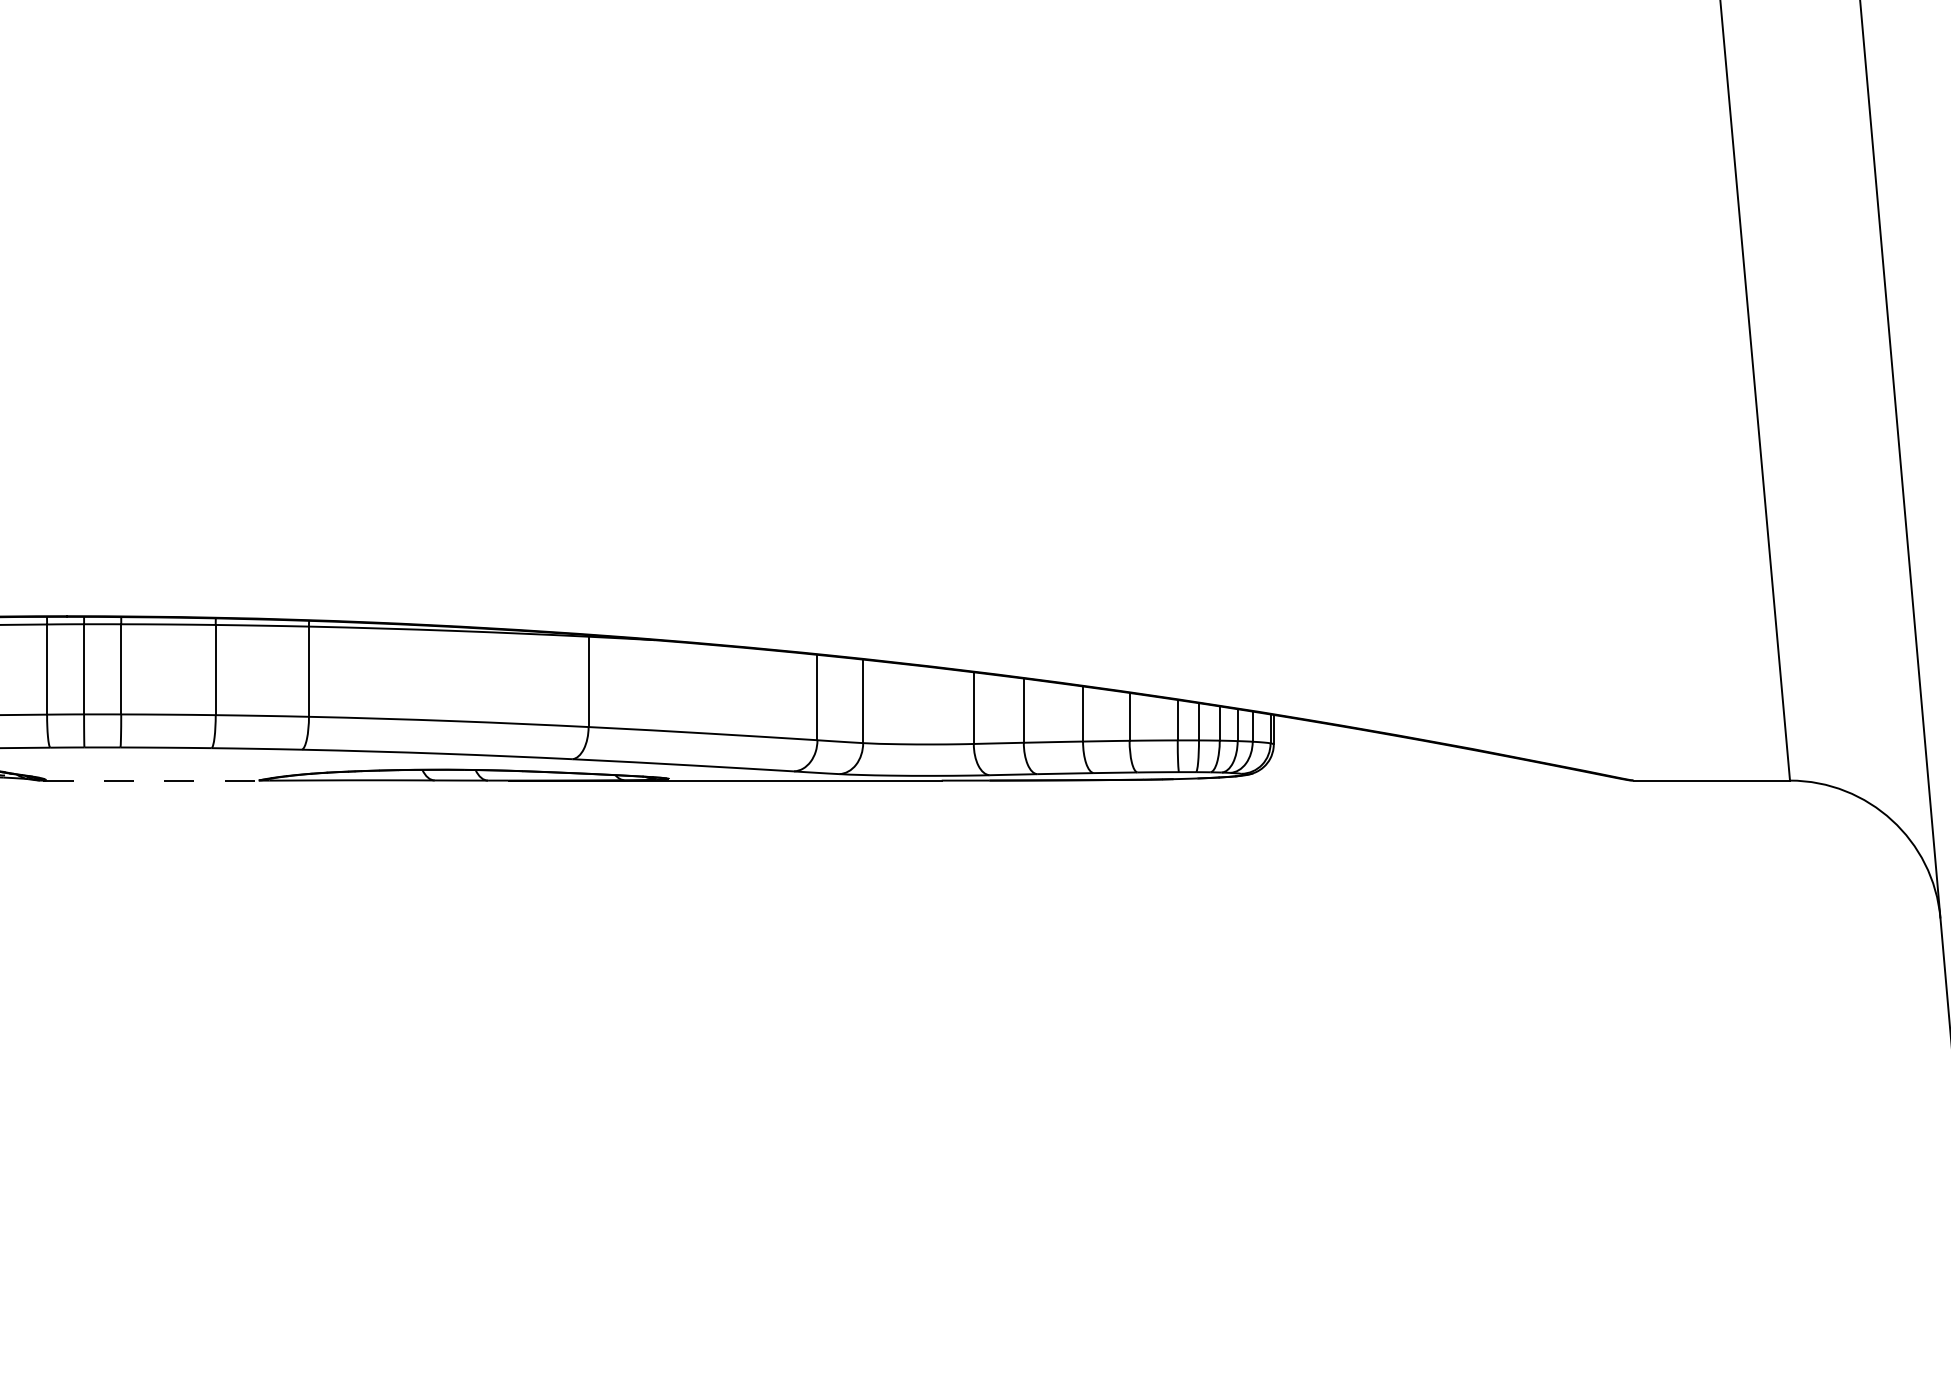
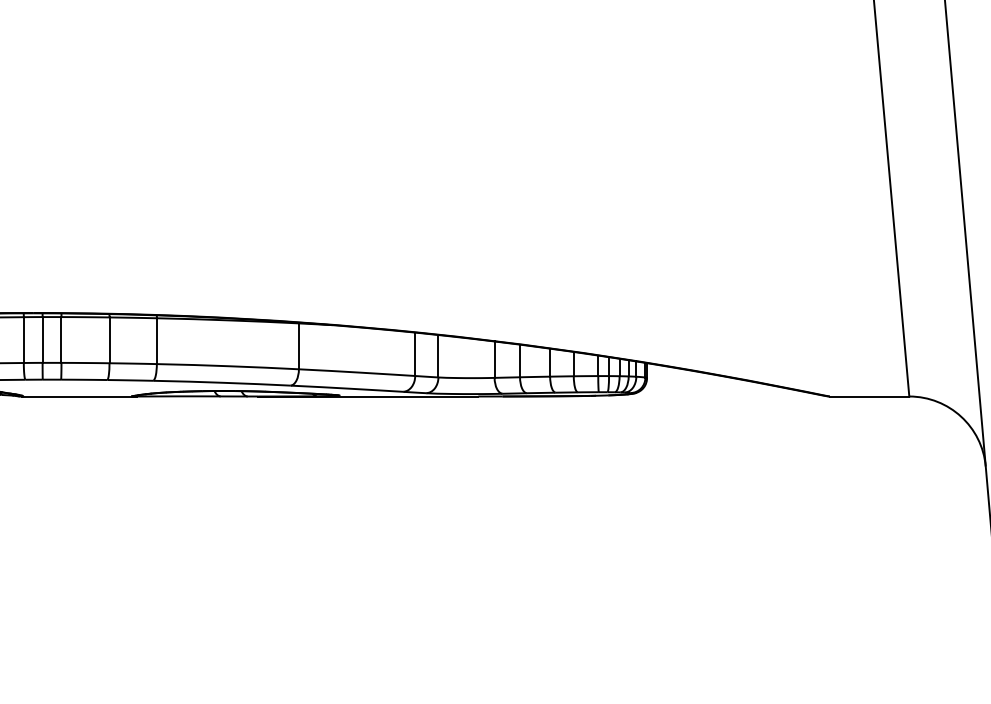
line: (156, 780) -> (79, 396), dashed -> solid

